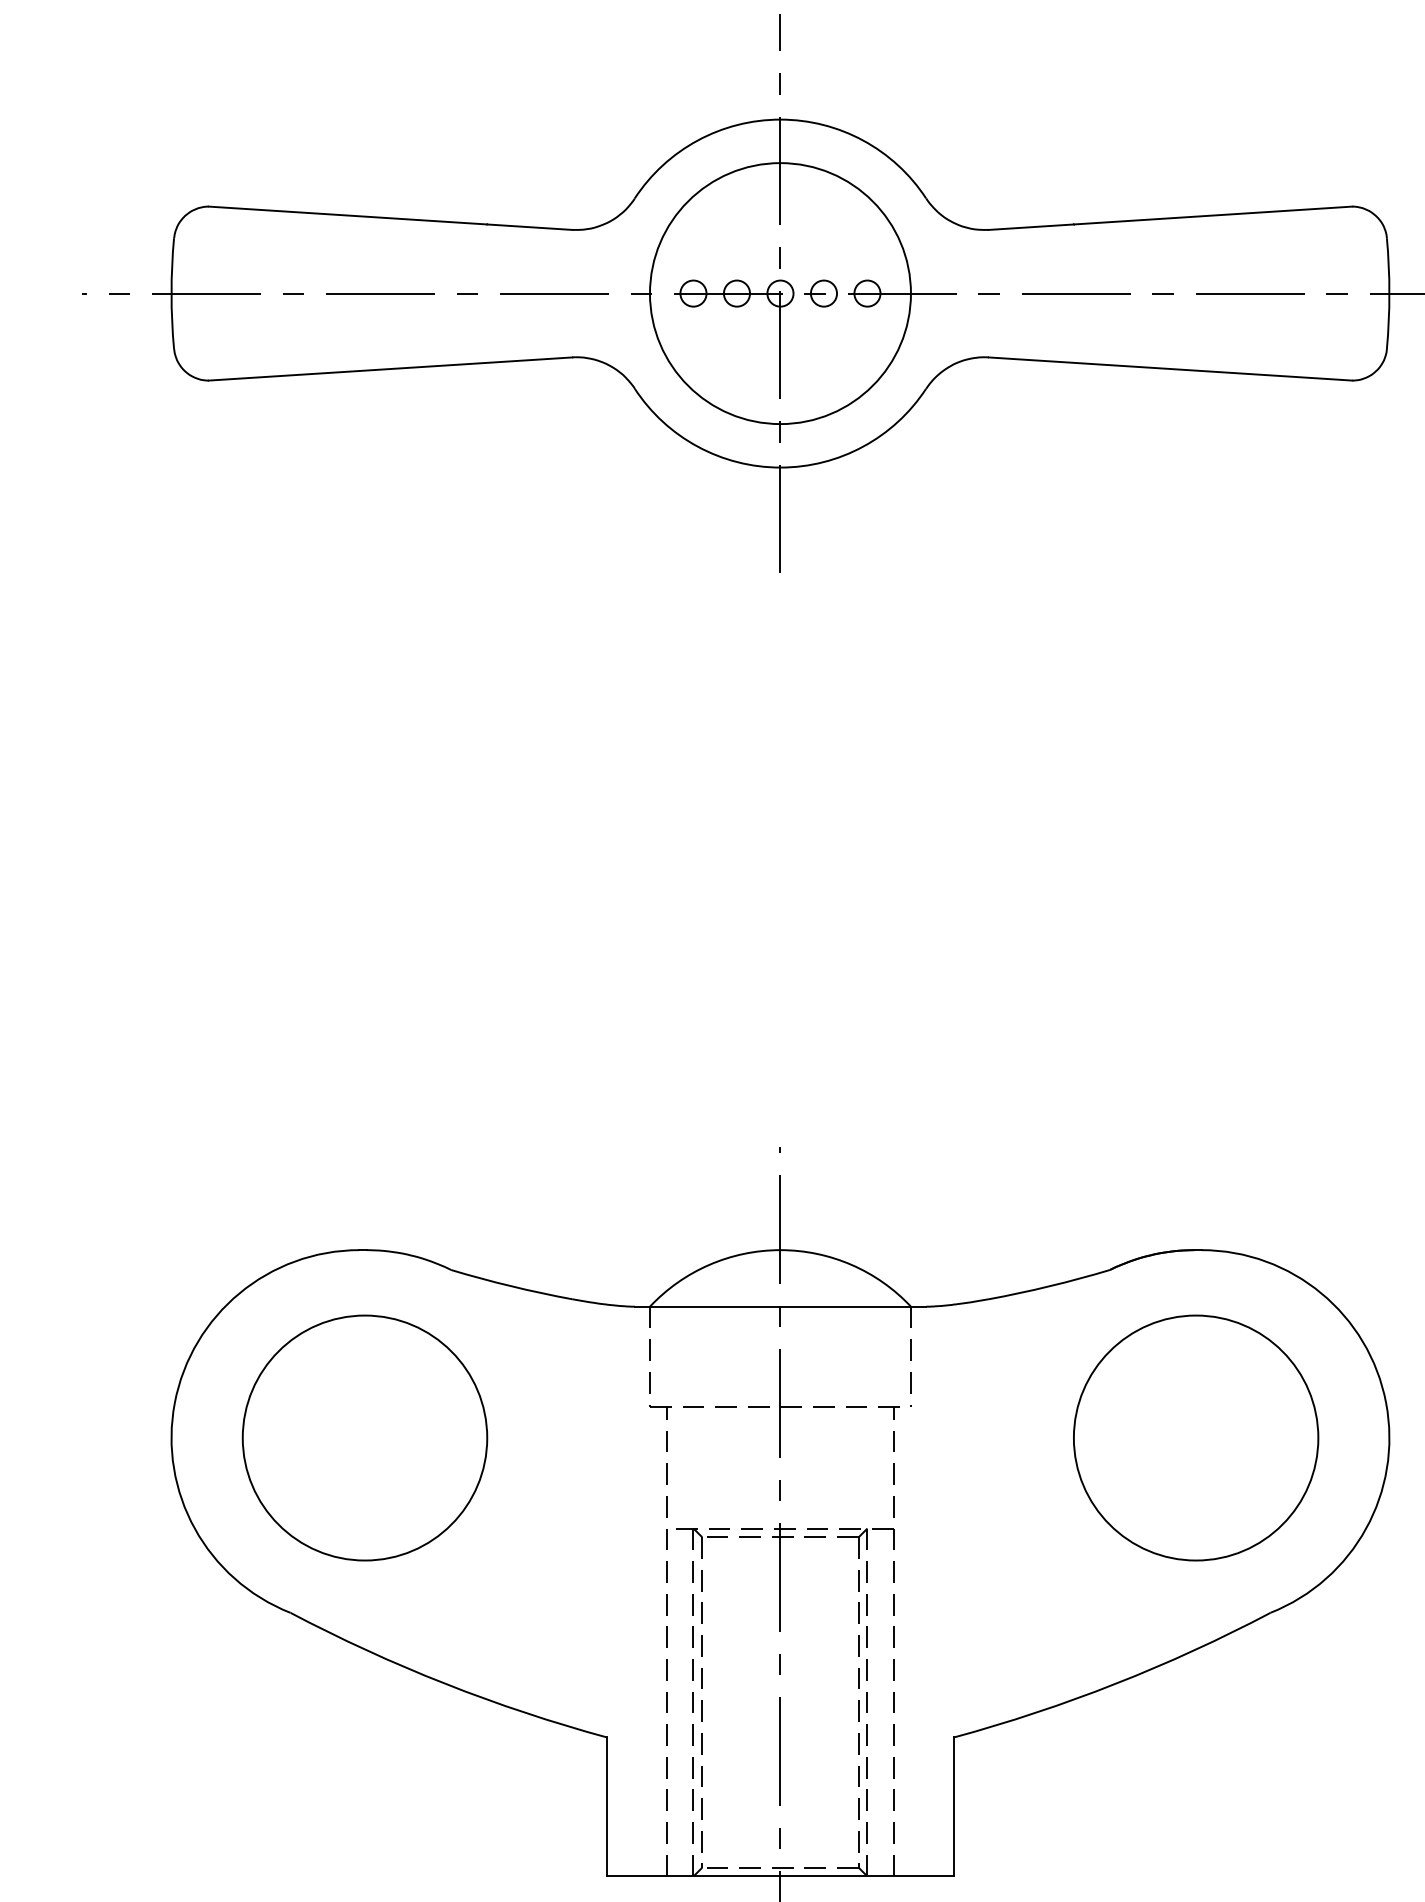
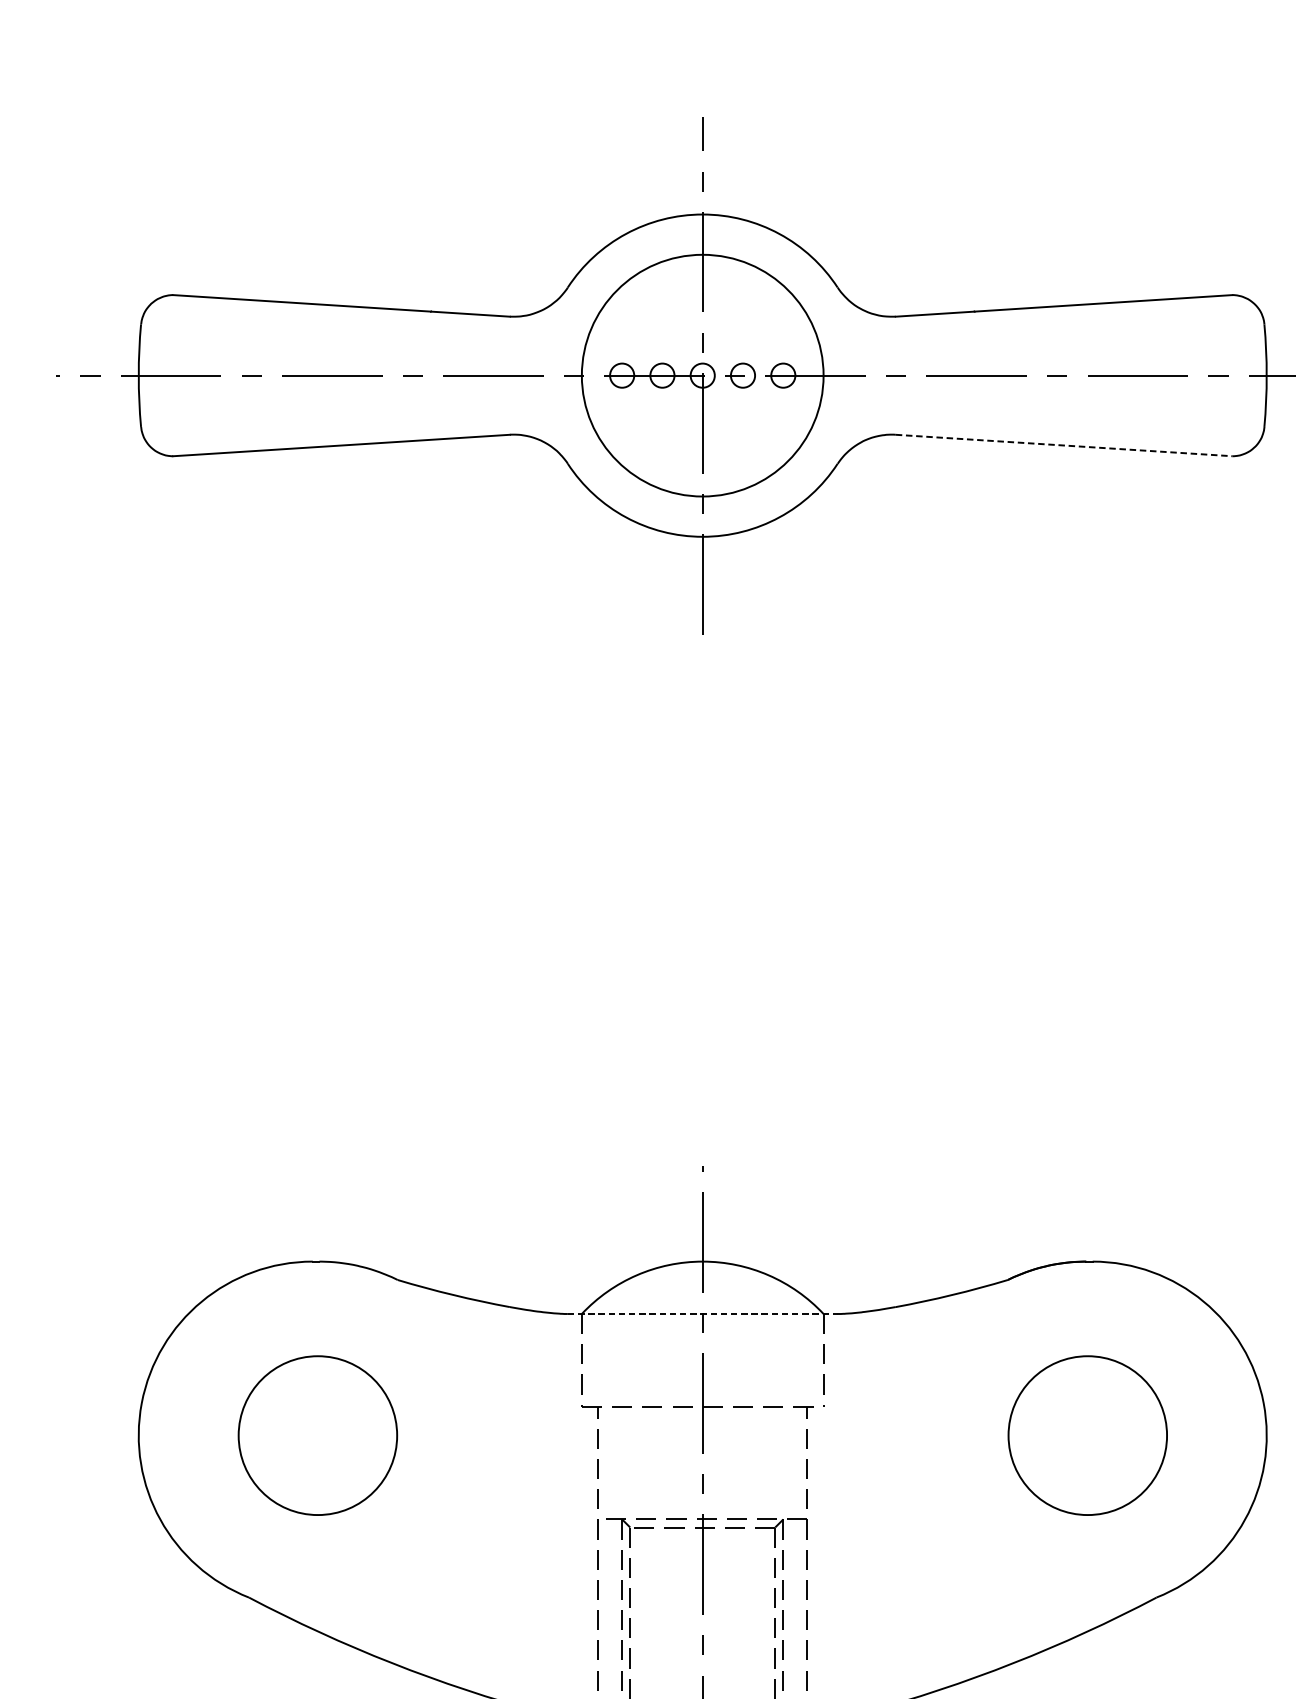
line: (1171, 369) -> (1064, 445), solid -> dashed
line: (780, 1306) -> (702, 1313), solid -> dashed
part: (364, 1437) -> (317, 1435), size x0.7
part: (1196, 1437) -> (1088, 1435), size x0.7

